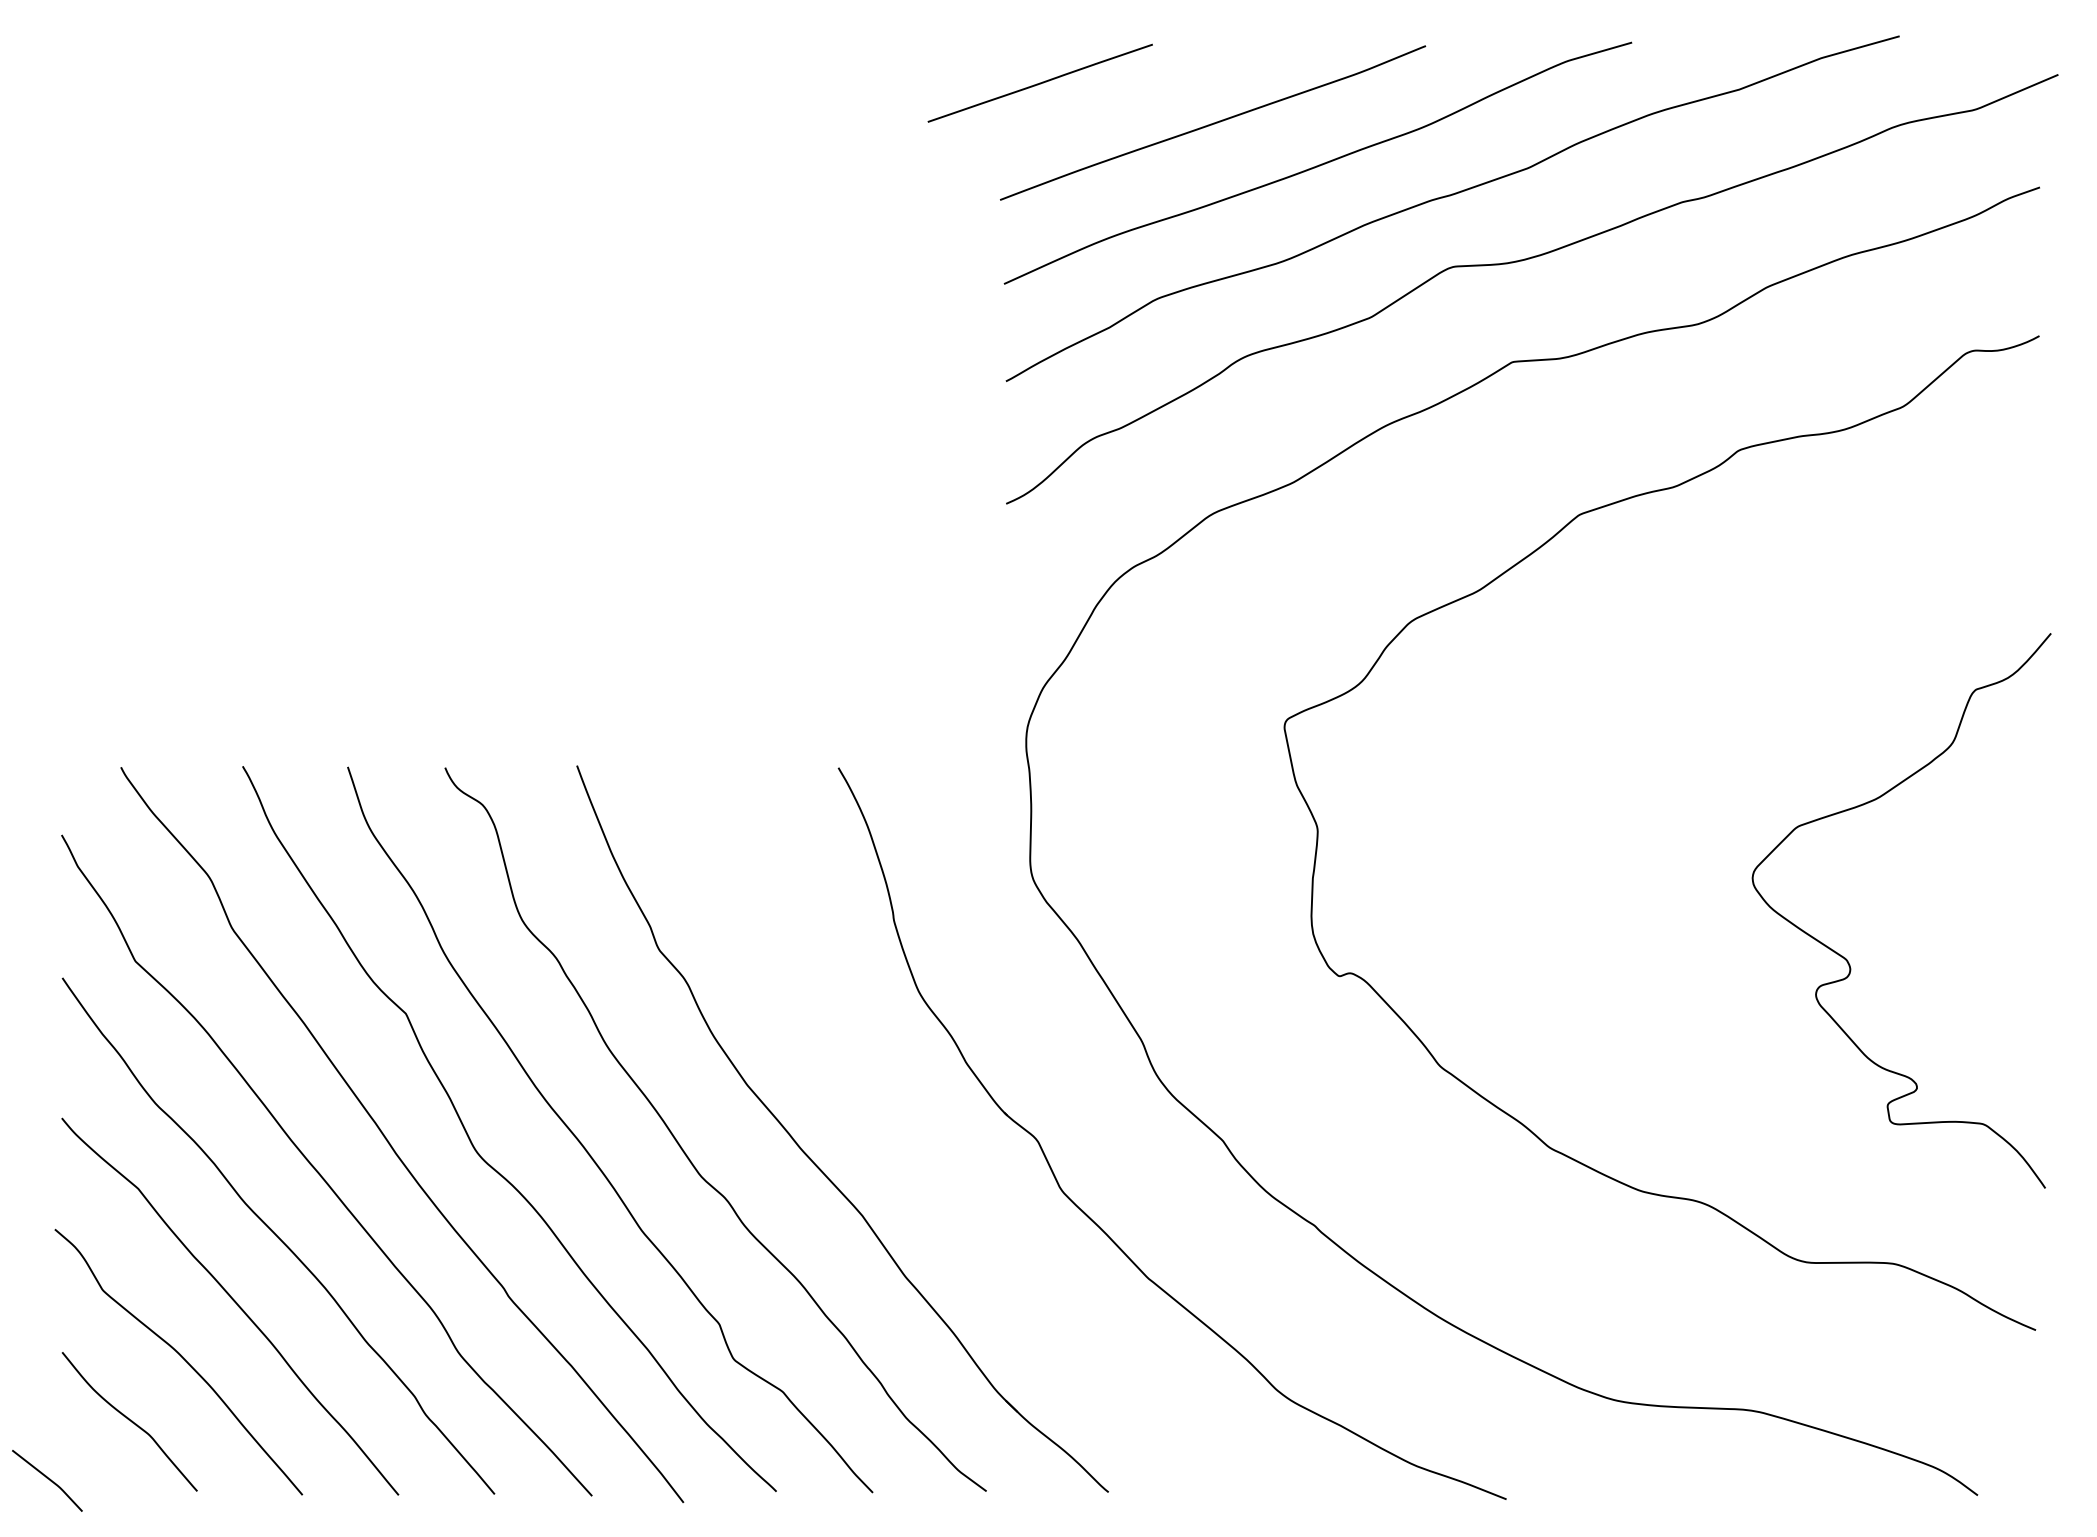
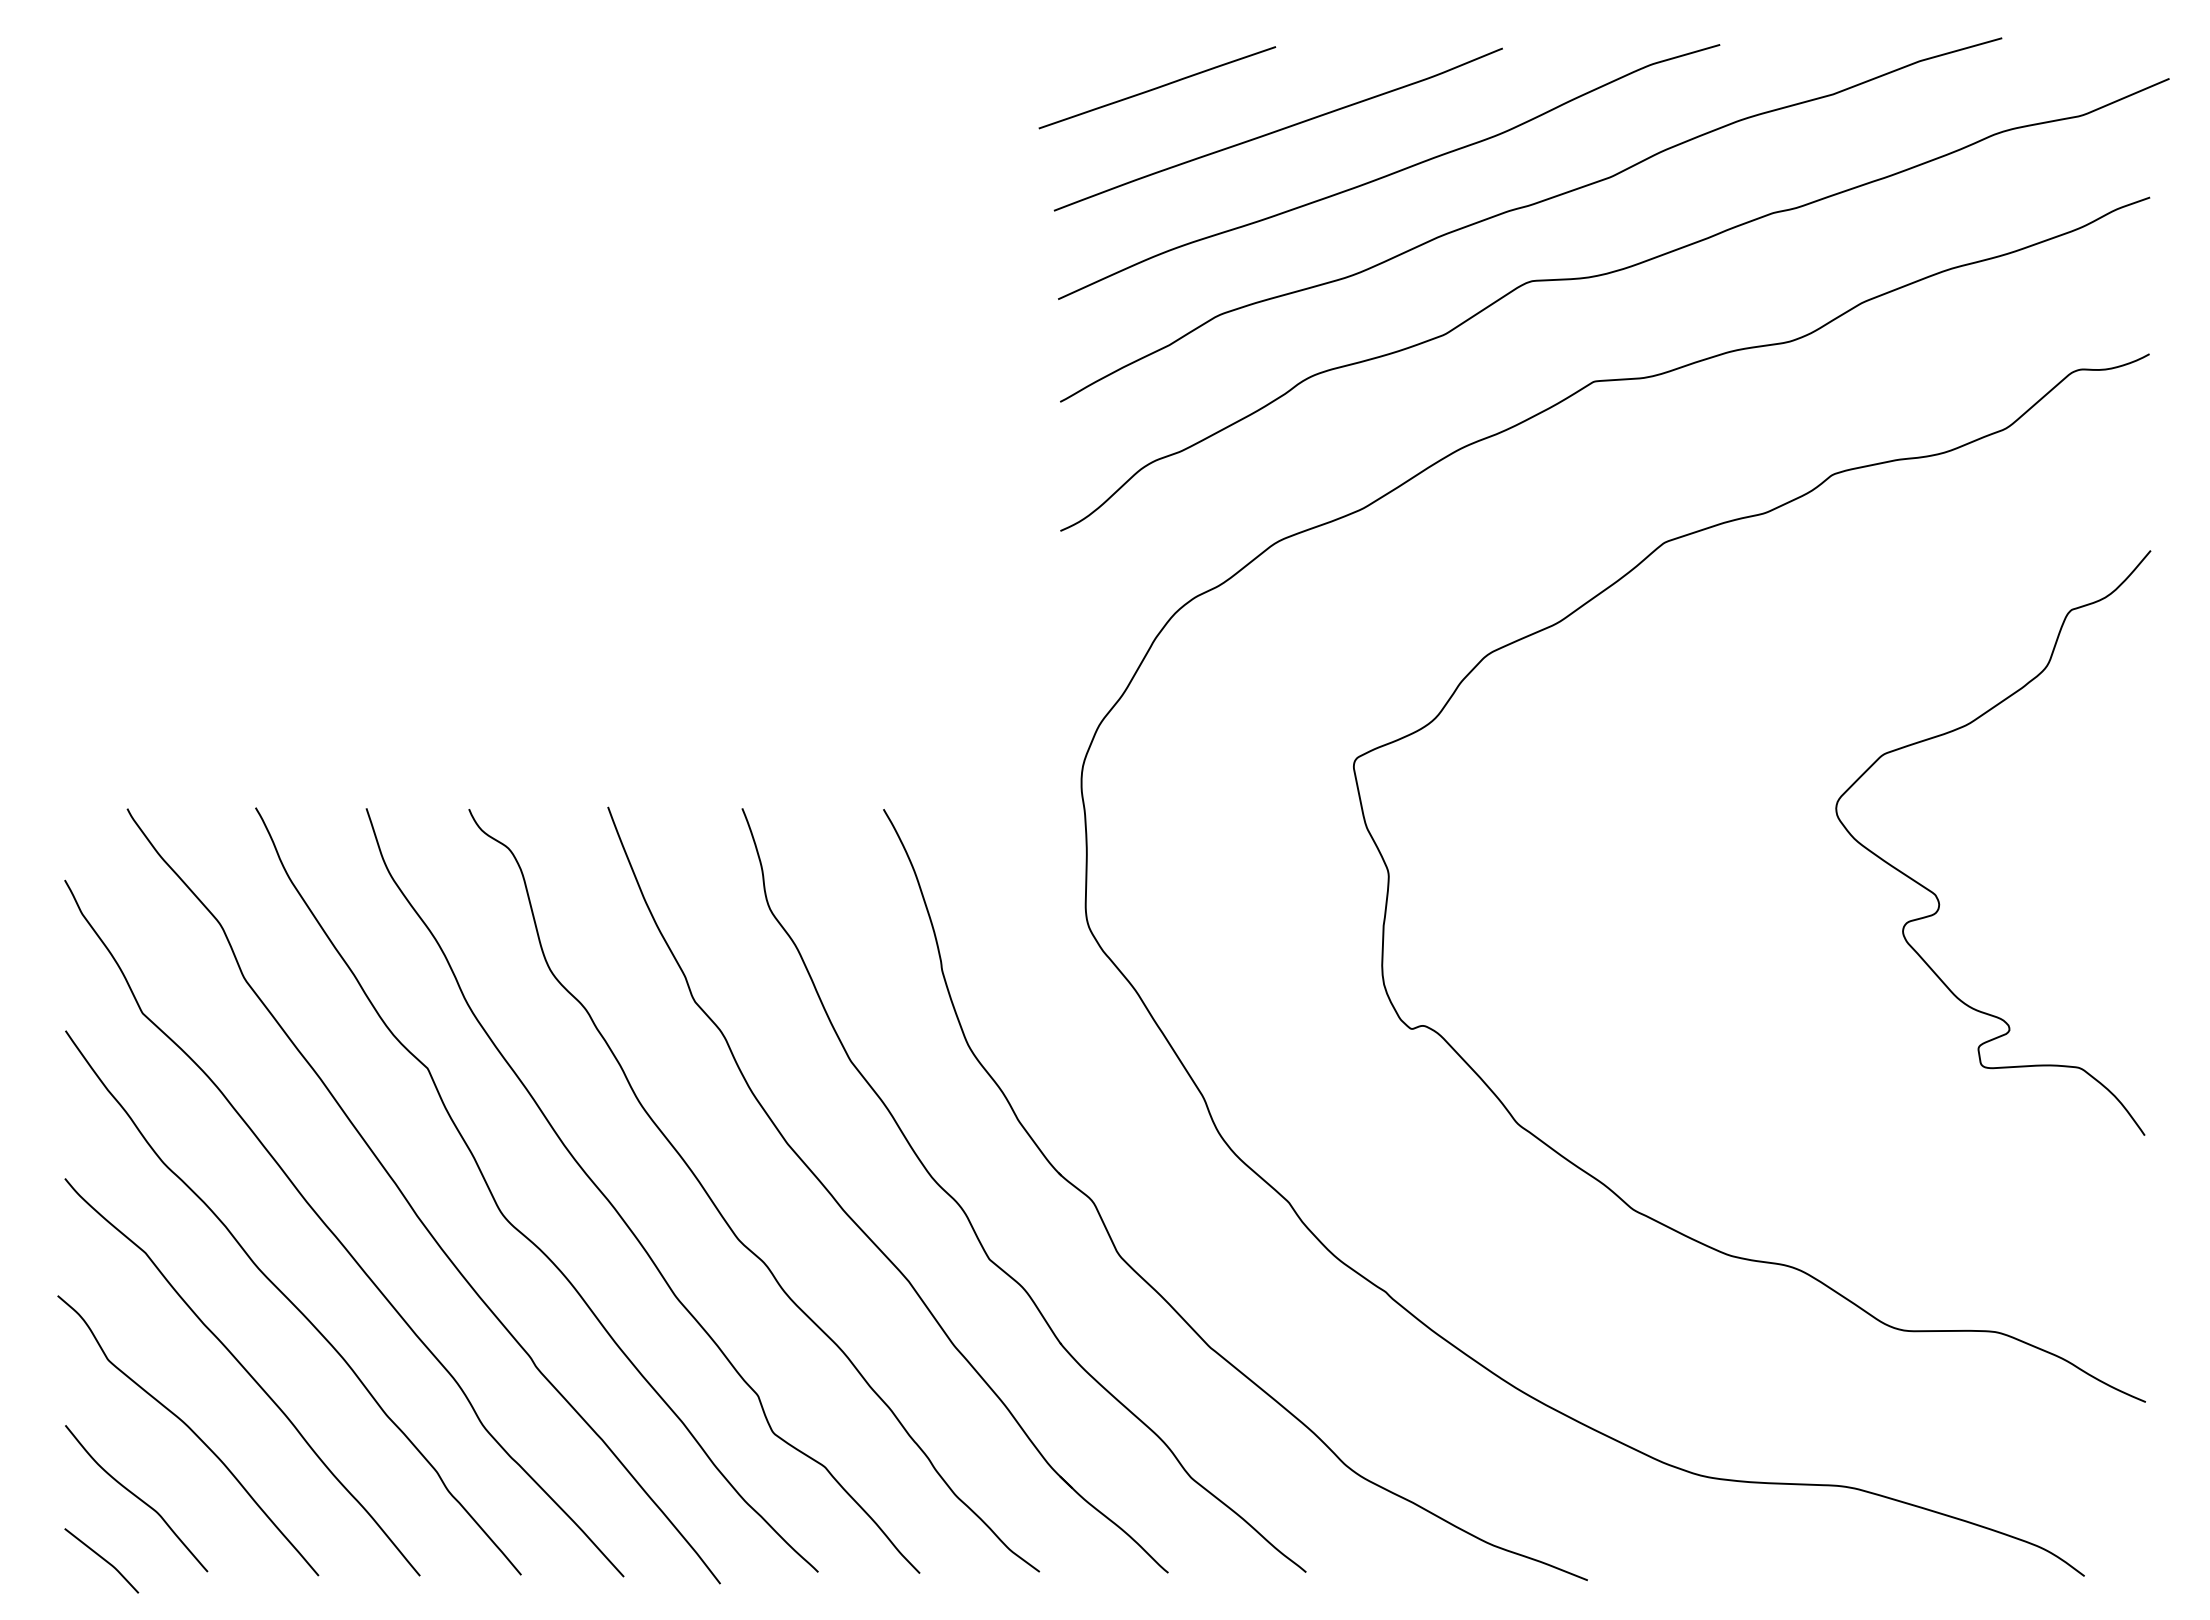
line: (1040, 83) -> (1157, 87), moved
curve: (1847, 959) -> (1936, 894), moved
part: (919, 1156) -> (969, 1218), added
curve: (48, 1479) -> (102, 1559), moved

